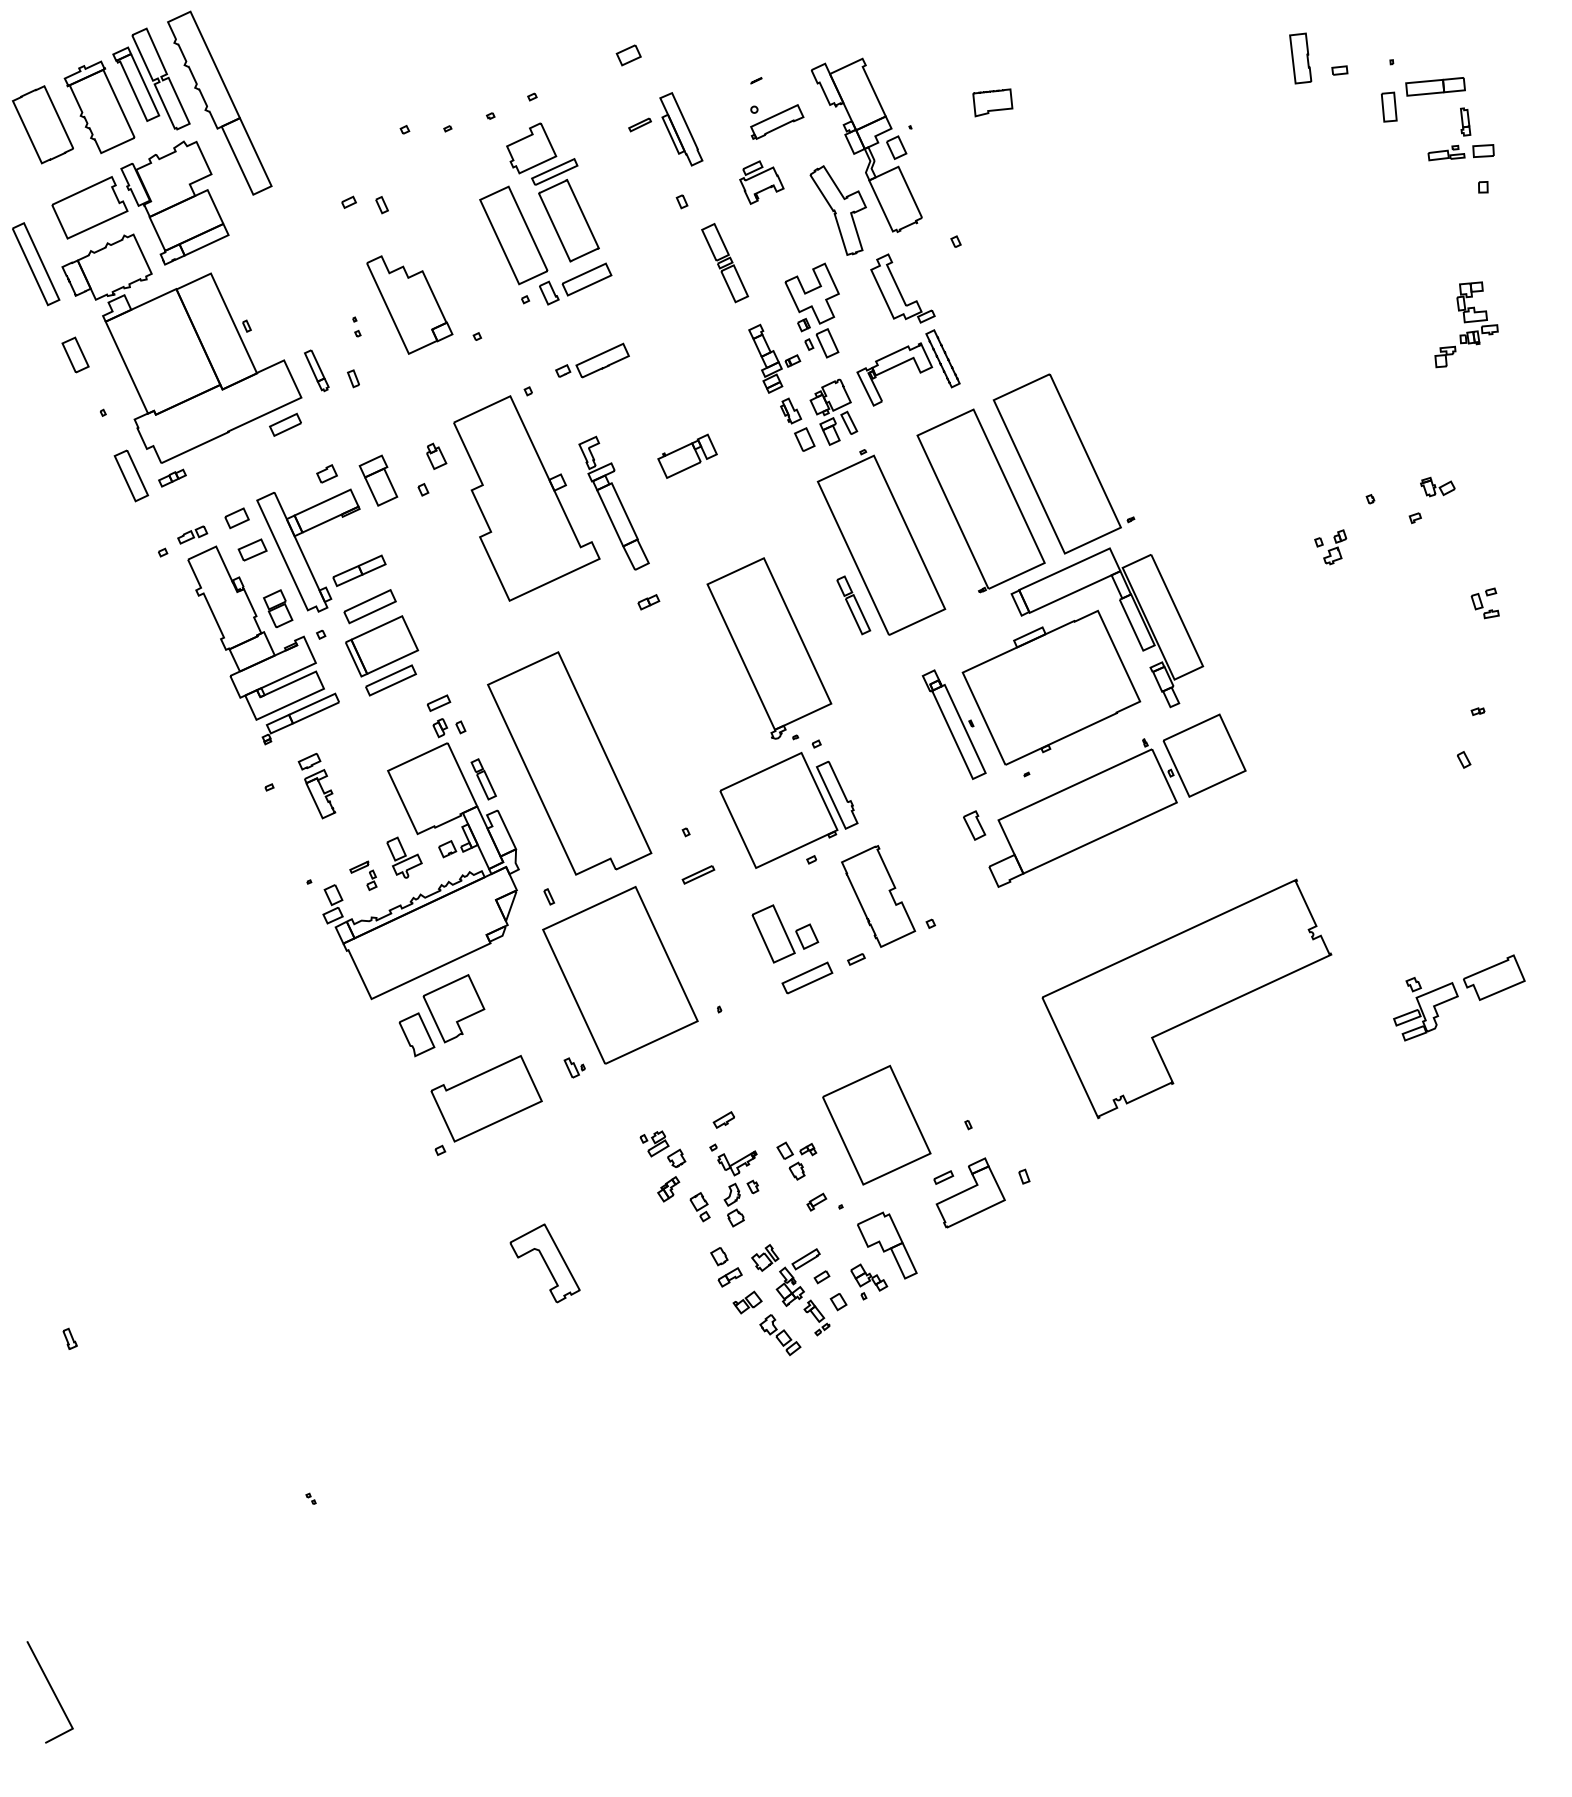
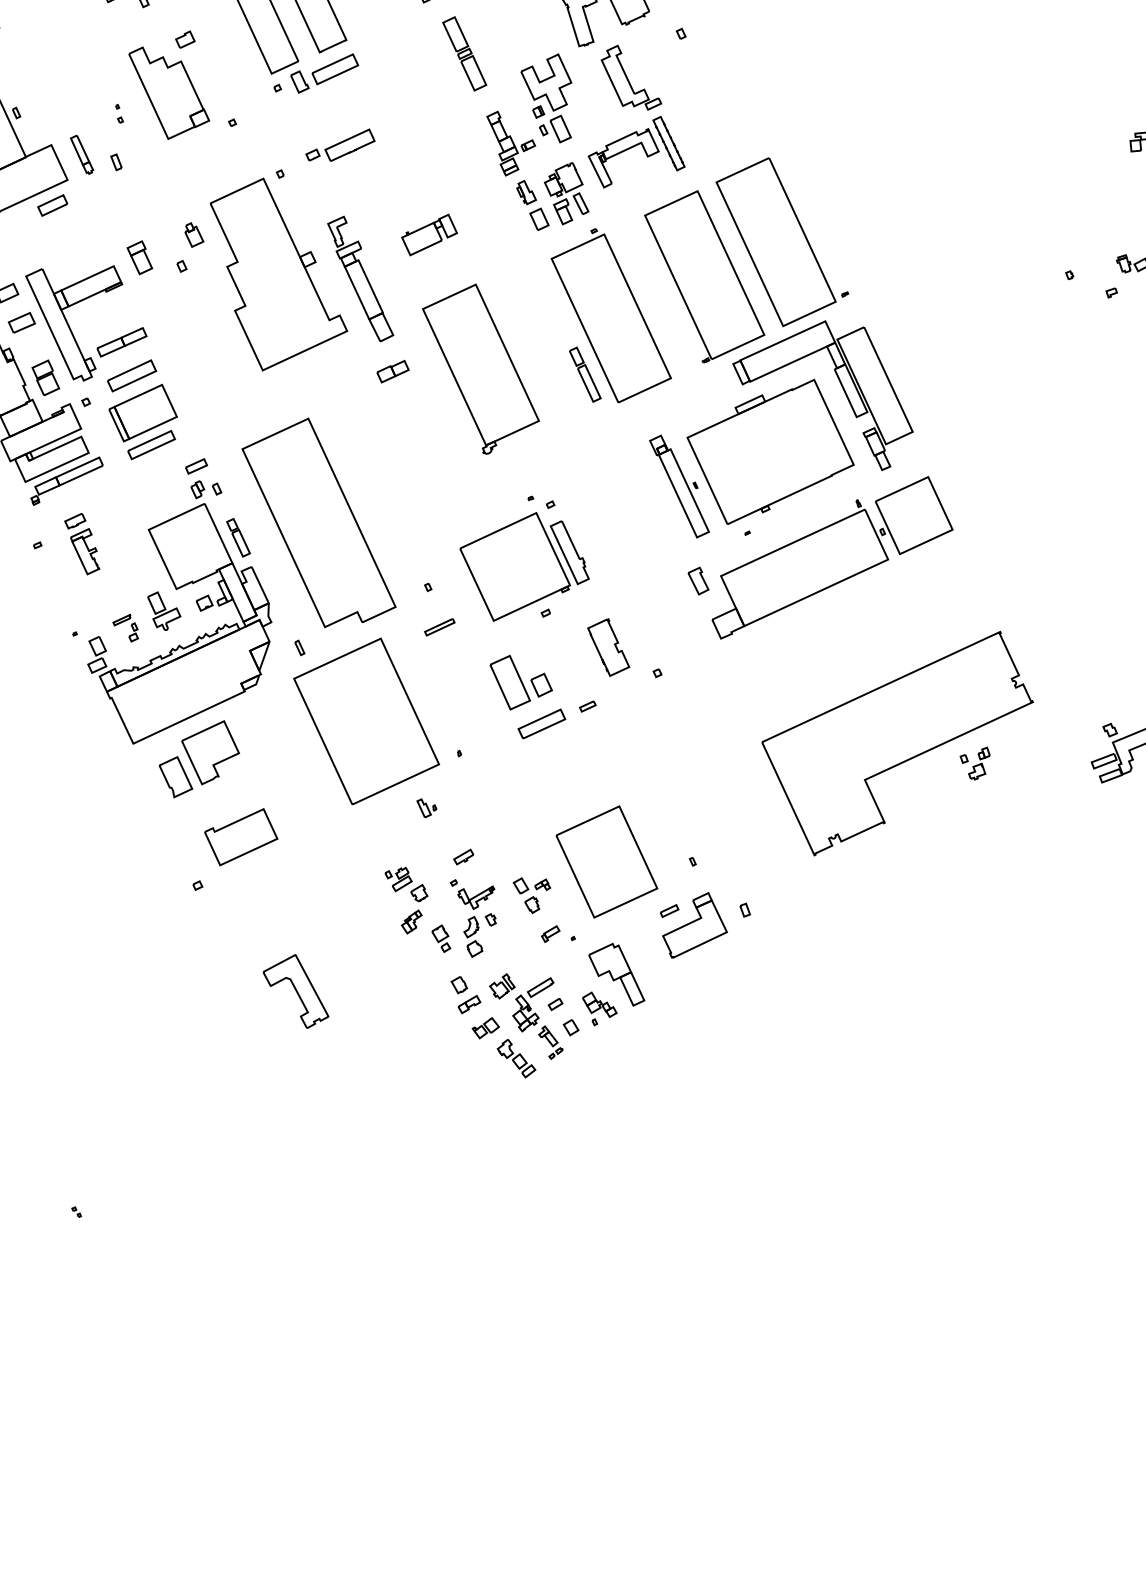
part: (326, 473) -> (184, 39), moved
part: (378, 480) -> (139, 257), size x0.7
part: (1330, 547) -> (974, 763), moved
part: (648, 602) -> (392, 372), size x1.6
part: (769, 648) -> (481, 369), moved
part: (878, 896) -> (608, 647), size x0.6
part: (574, 1067) -> (426, 807), moved
part: (486, 1098) -> (241, 836), size x0.7

